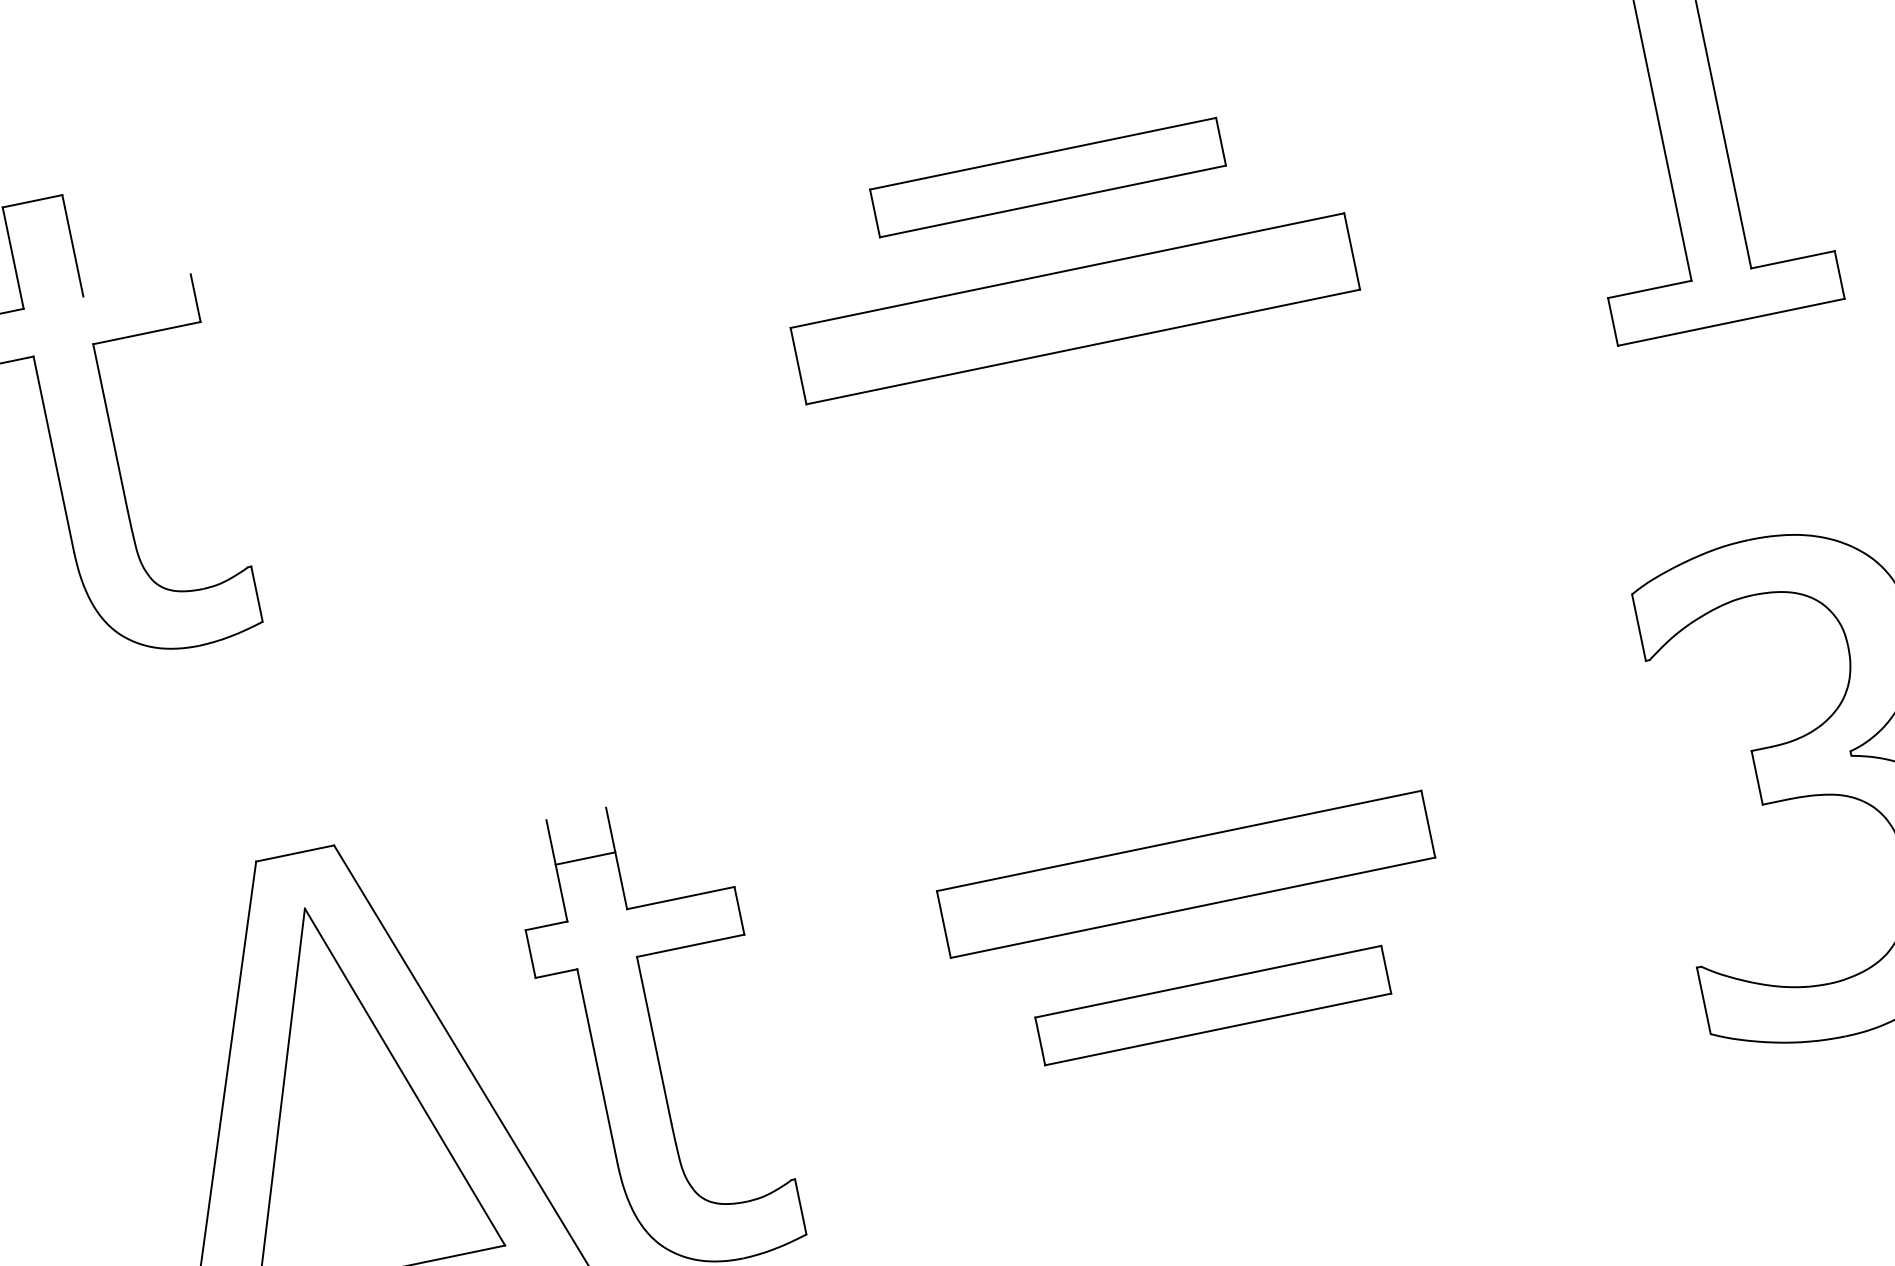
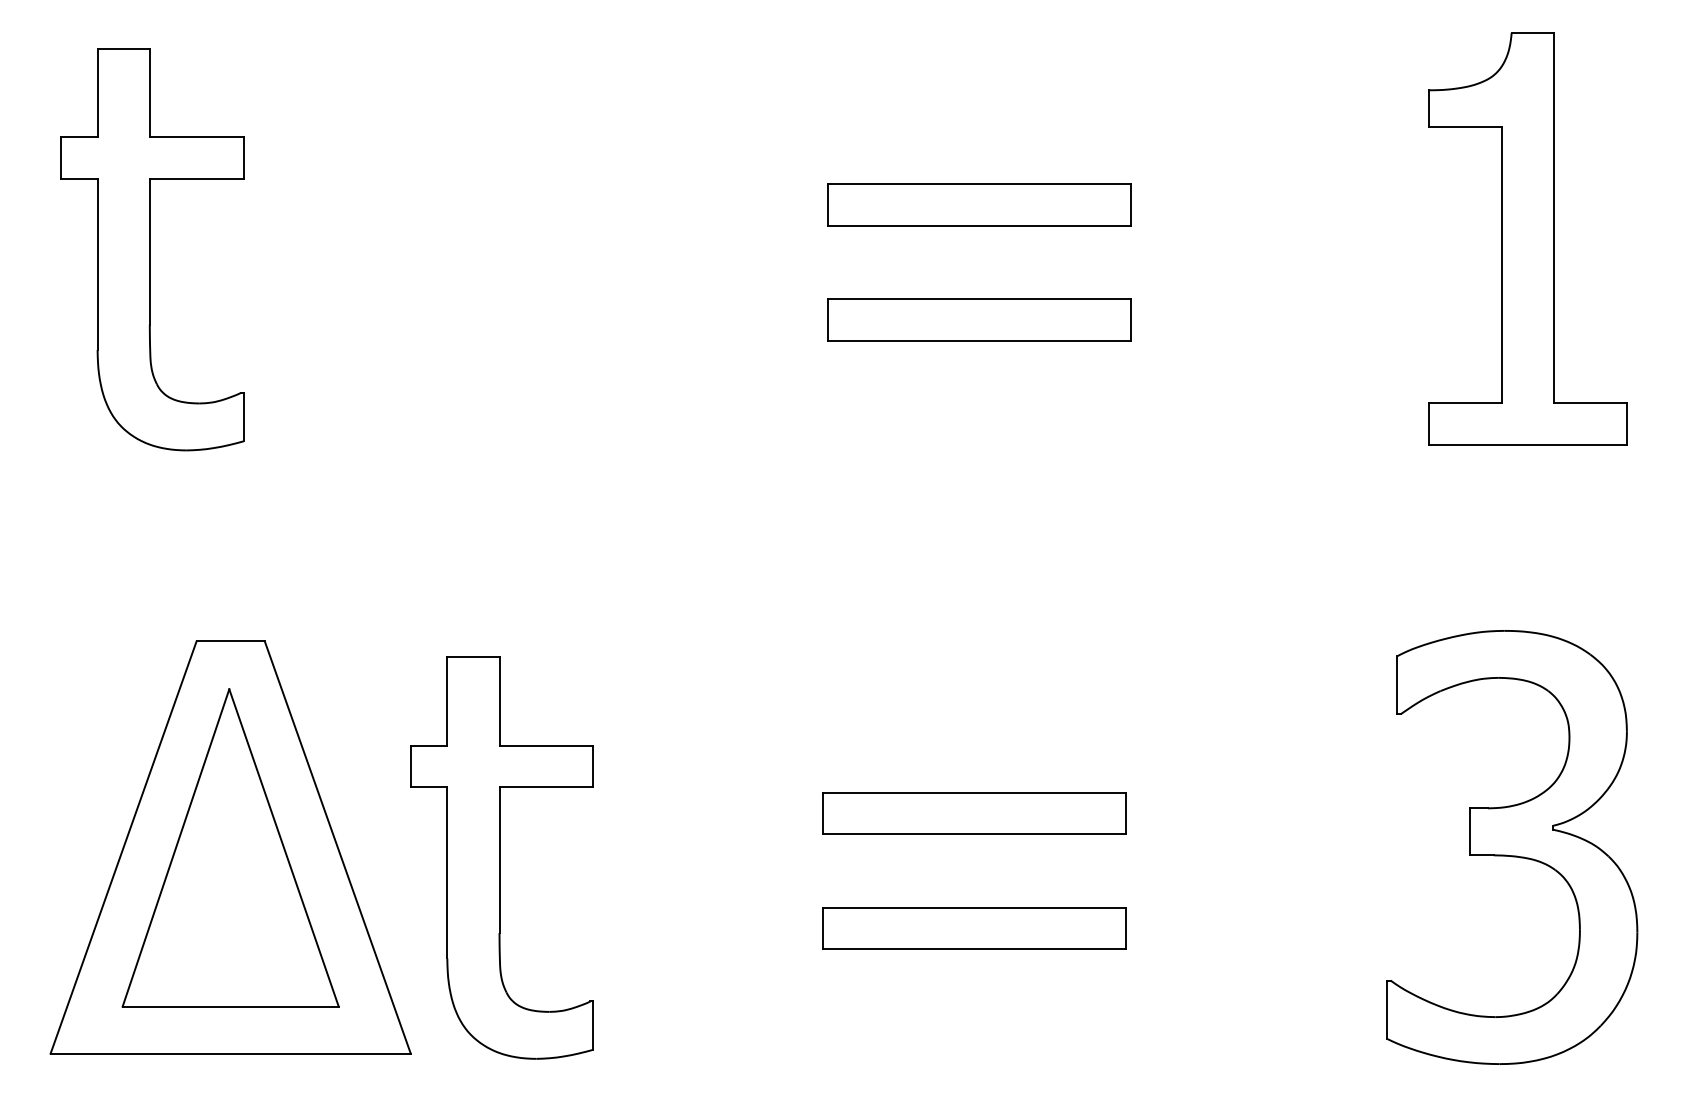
line: (136, 285) -> (196, 137), added
part: (1074, 308) -> (979, 319), size x0.62
line: (585, 857) -> (473, 656), moved
part: (1186, 874) -> (974, 813), size x0.71

